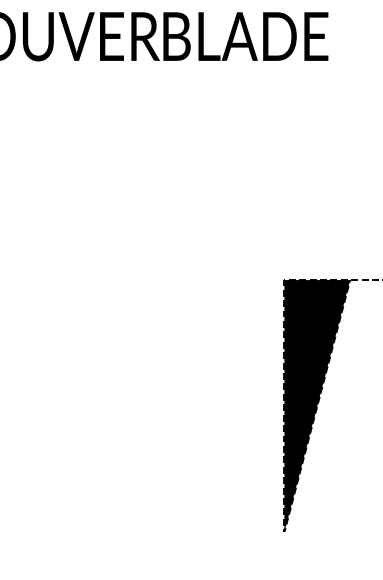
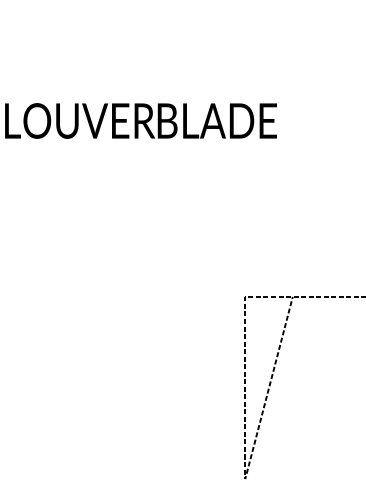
fill: (316, 405) -> (268, 387), removed

